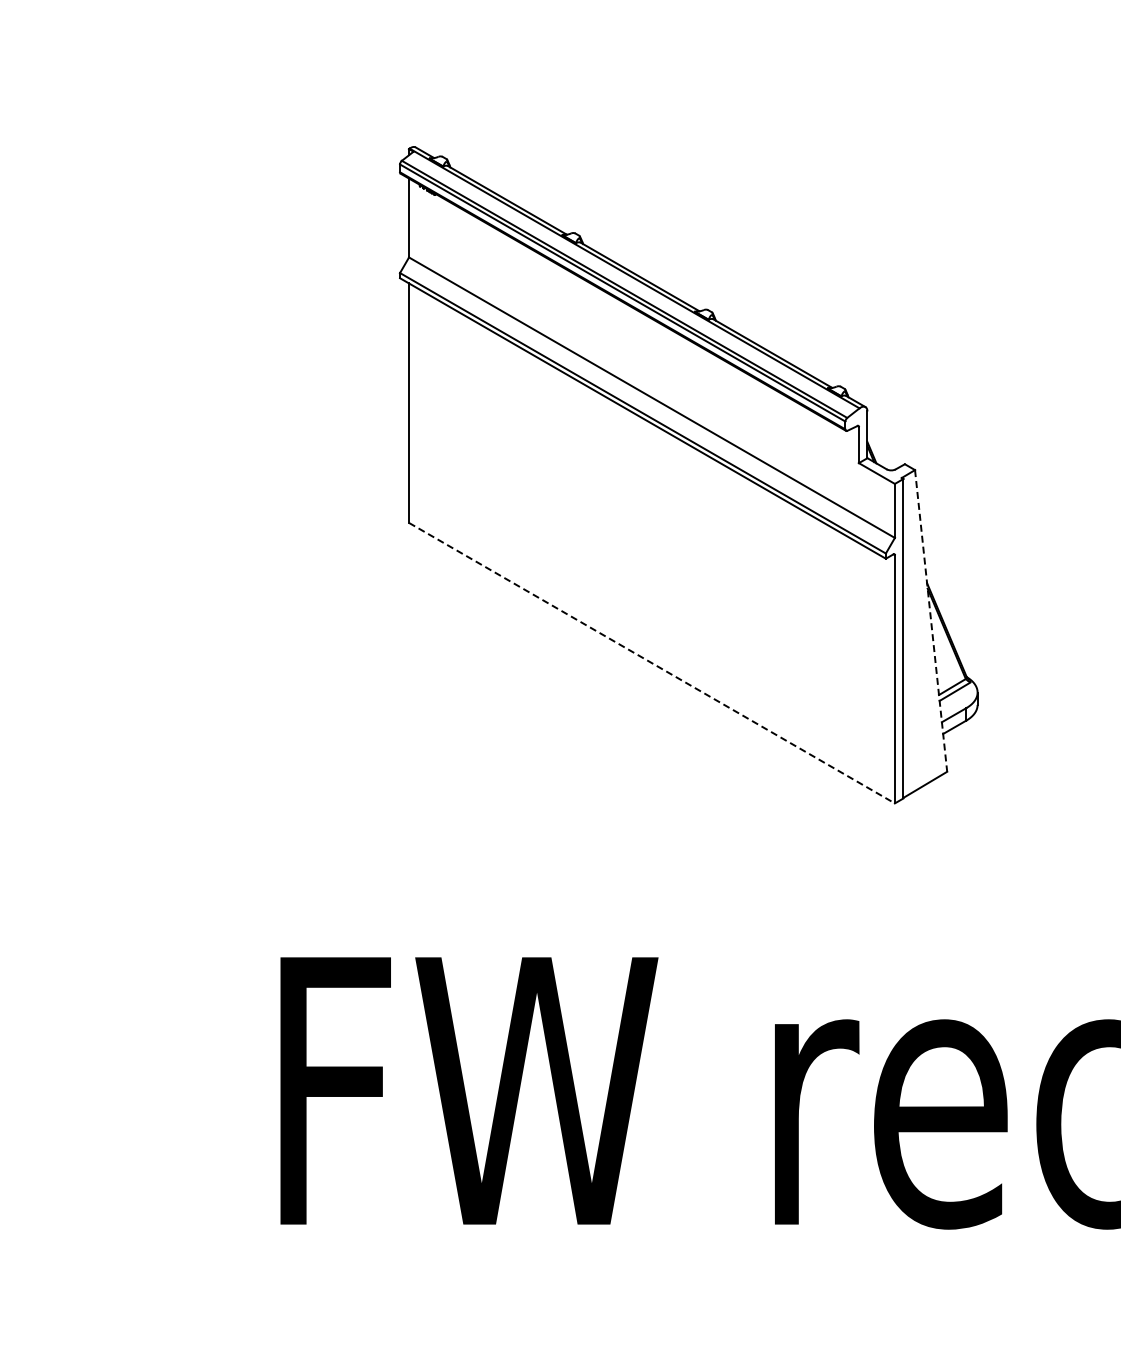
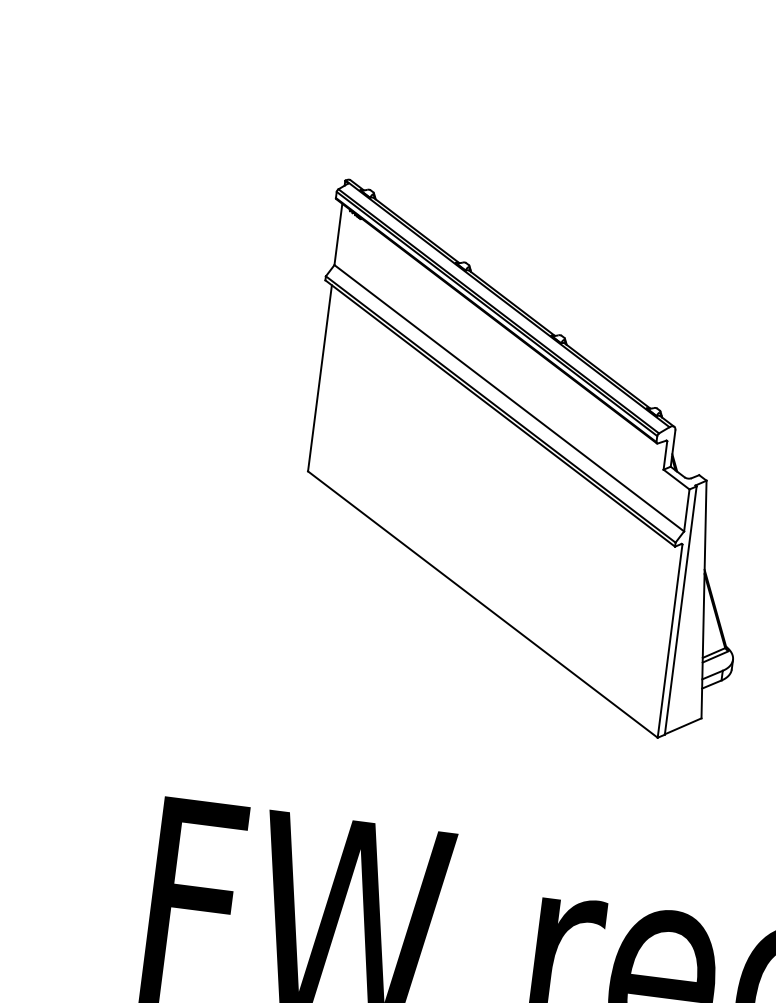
line: (931, 620) -> (704, 599), dashed -> solid
line: (652, 663) -> (483, 604), dashed -> solid

